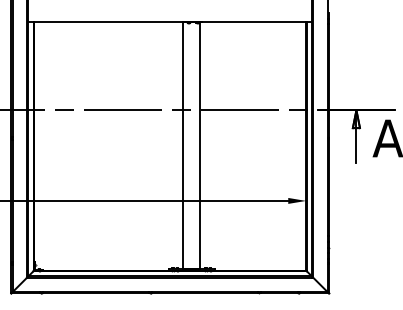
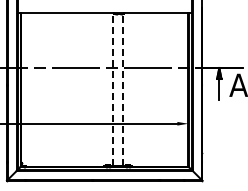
line: (182, 145) -> (112, 89), solid -> dashed
line: (200, 145) -> (123, 89), solid -> dashed

